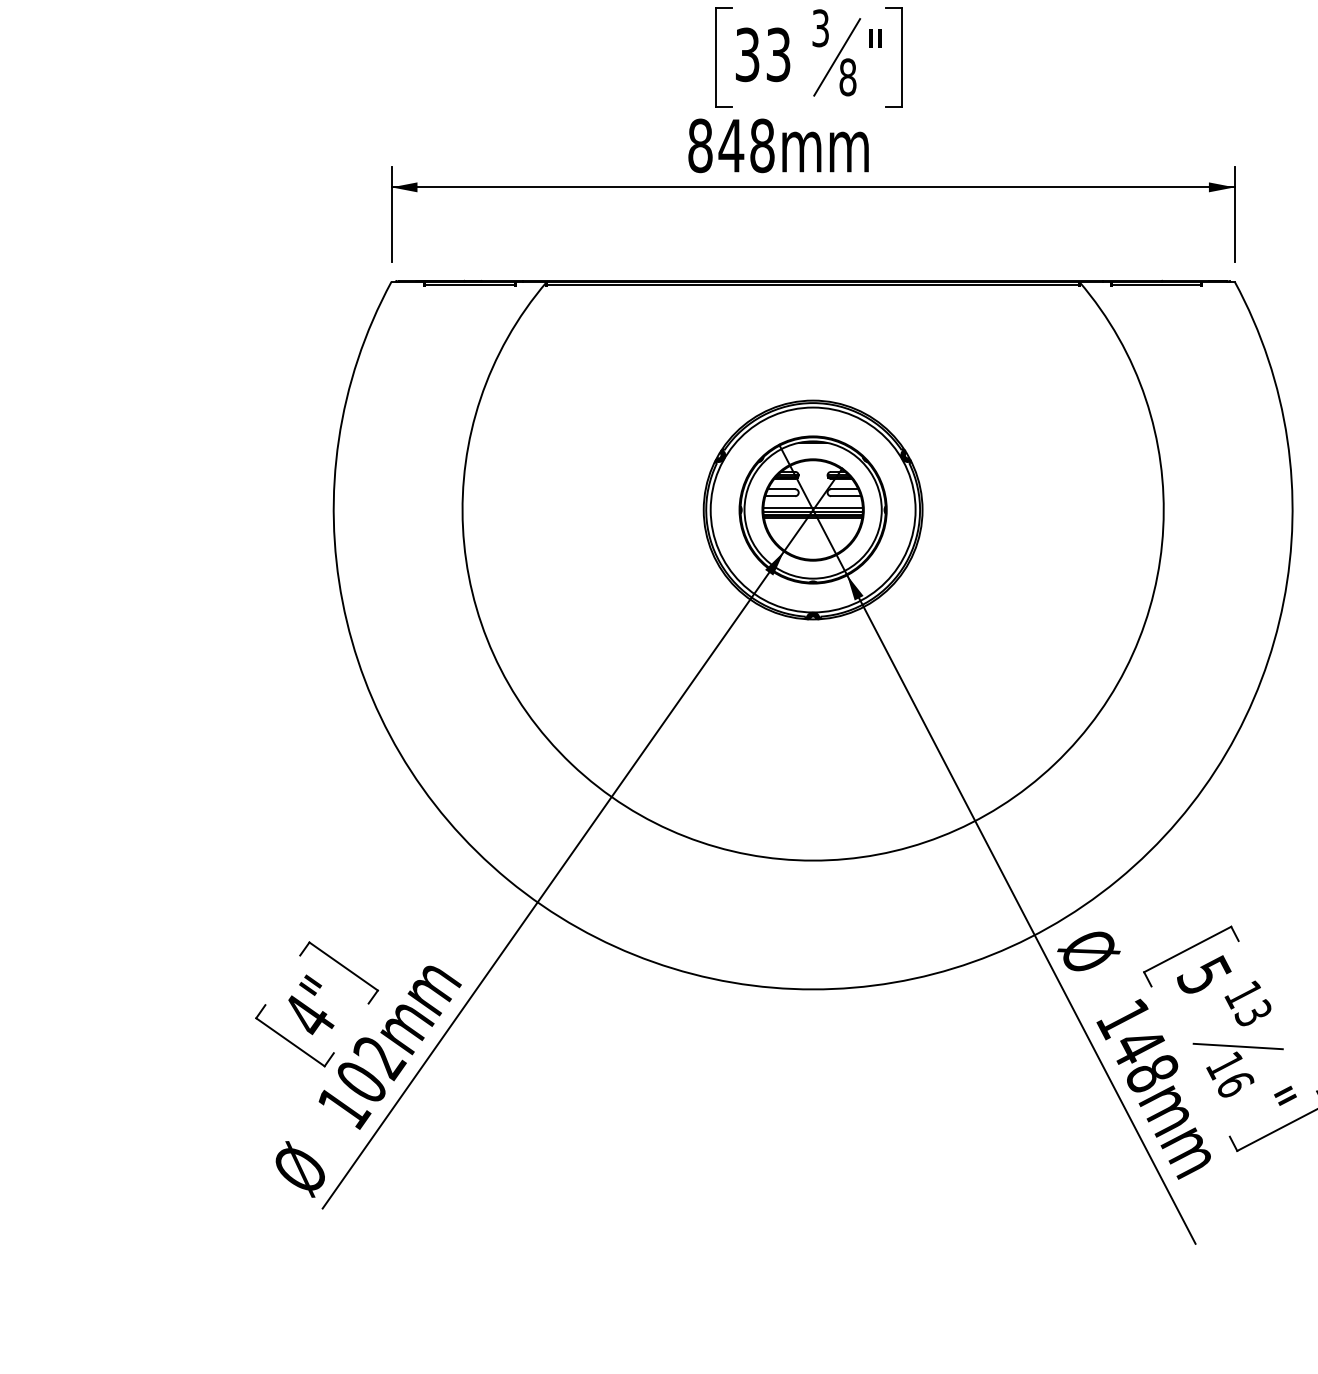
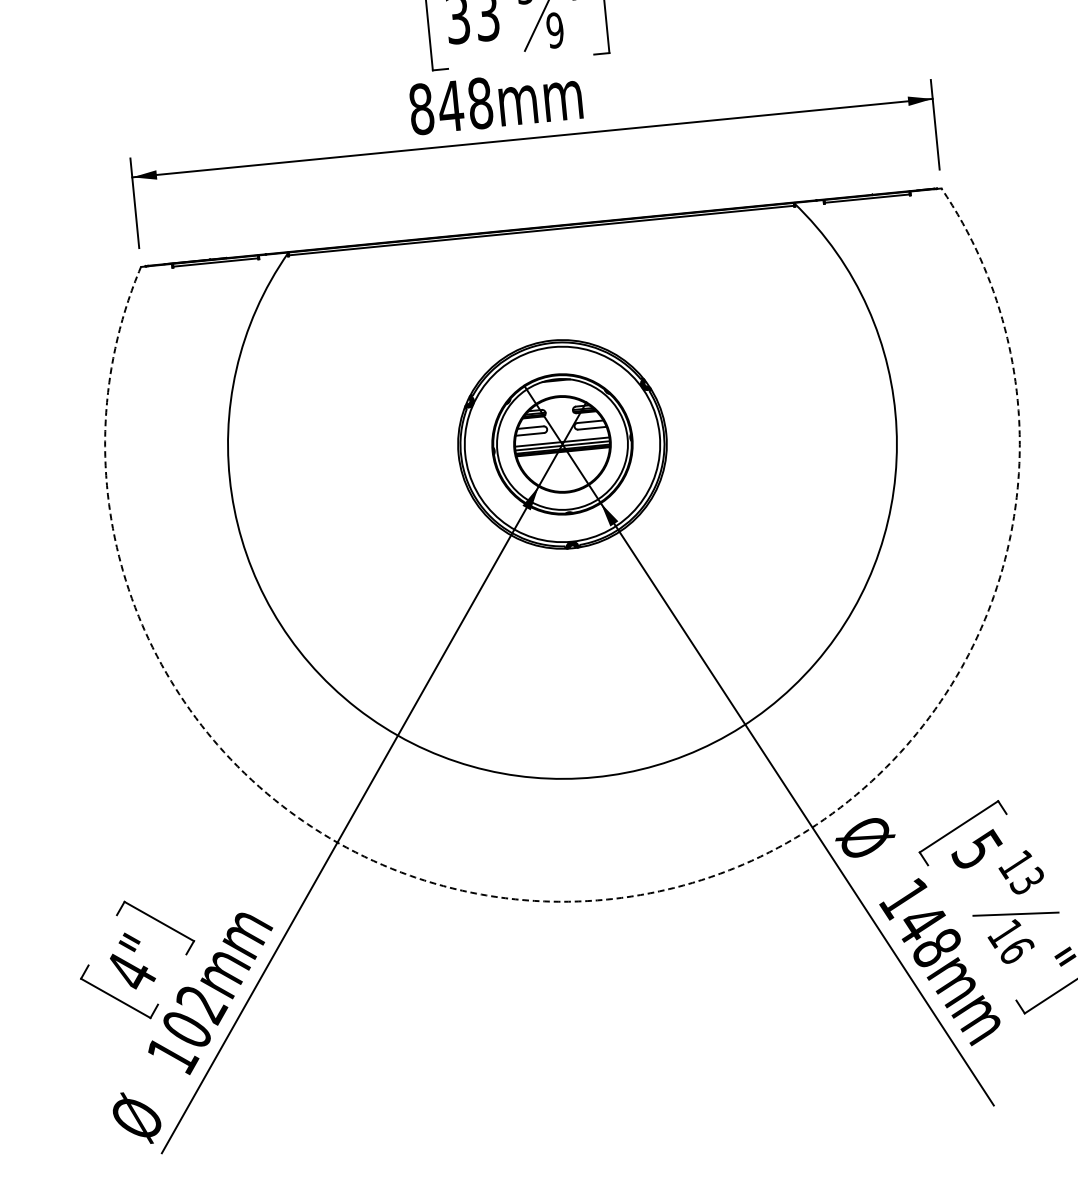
text: (847, 77) -> (554, 30), 8 -> 9
arc: (813, 989) -> (607, 899), solid -> dashed

